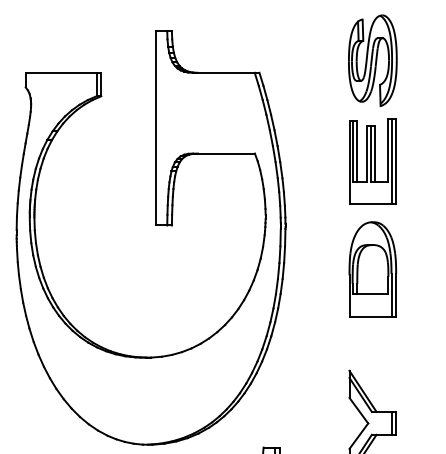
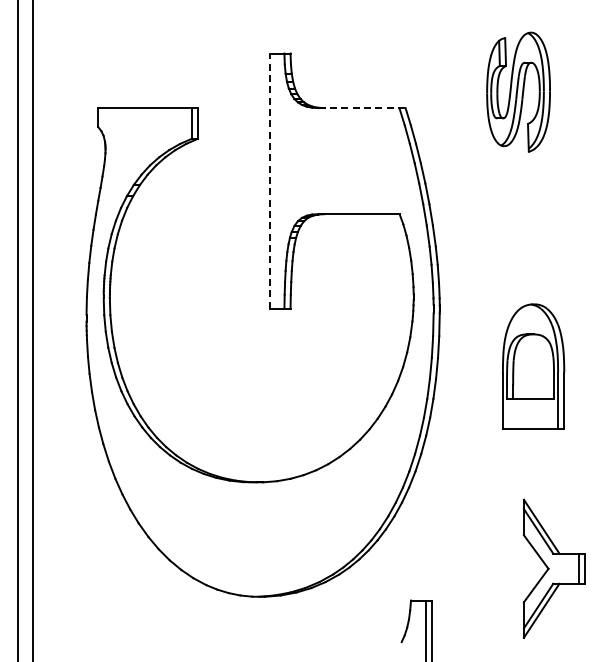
part: (372, 60) -> (518, 91), moved
line: (226, 73) -> (362, 108), solid -> dashed
line: (155, 128) -> (269, 181), solid -> dashed
part: (372, 161) -> (554, 224), removed
part: (372, 269) -> (533, 366), moved

